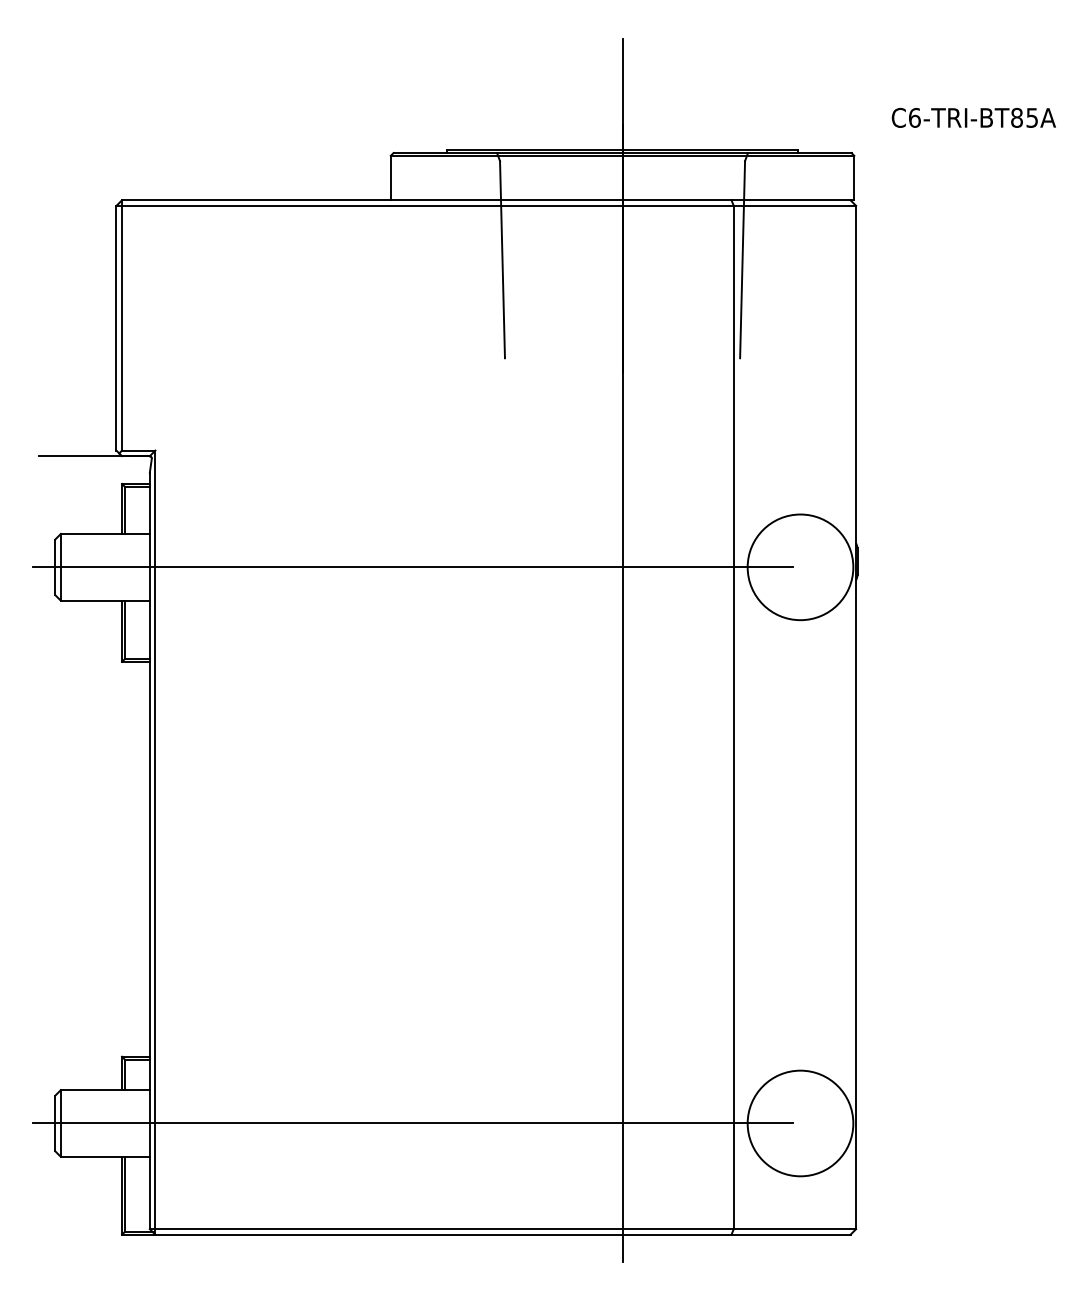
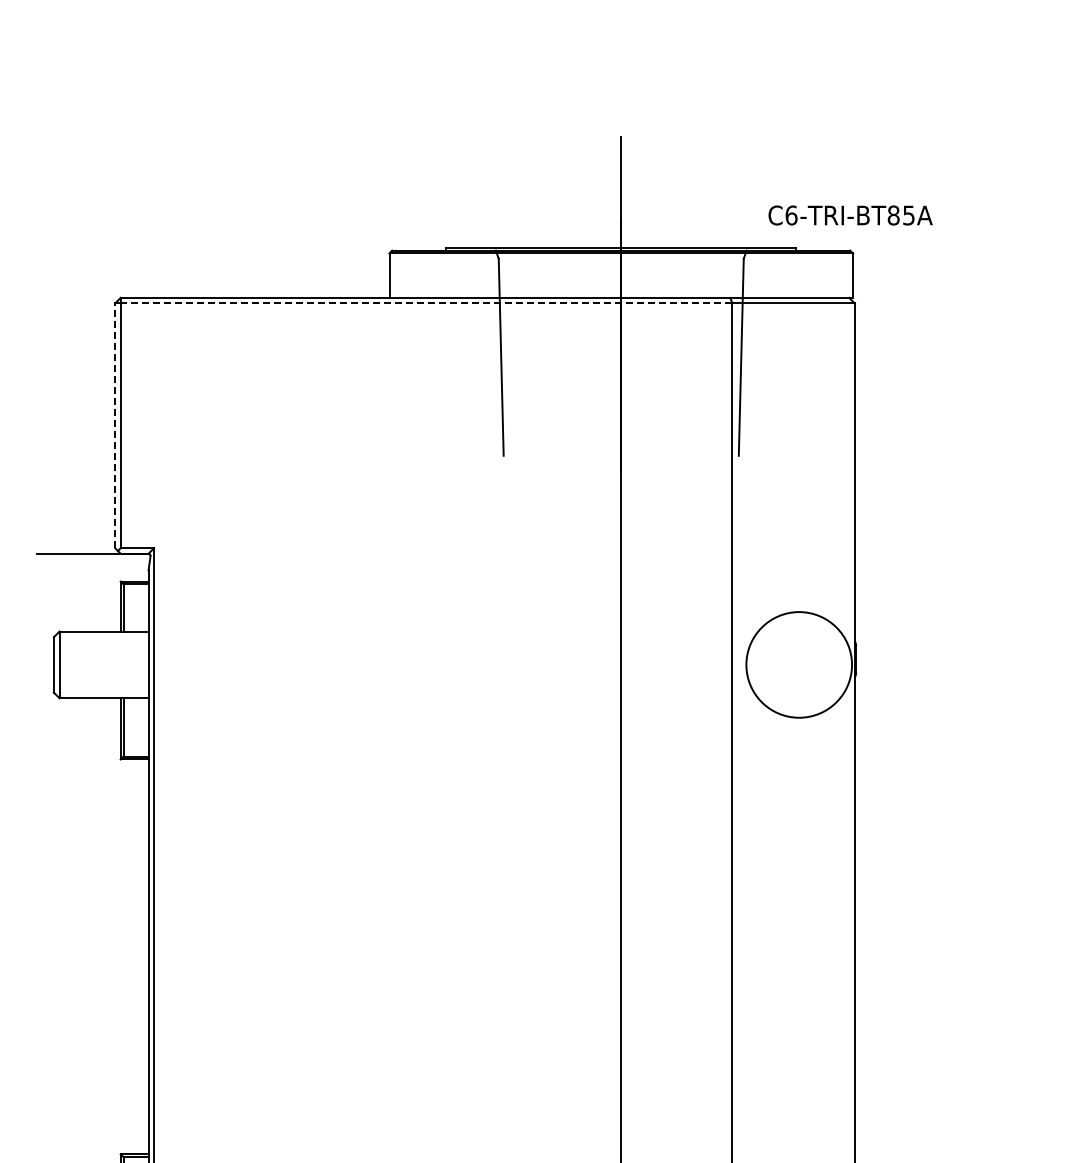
text: (973, 117) -> (850, 215), moved
line: (427, 205) -> (426, 303), solid -> dashed
line: (116, 327) -> (115, 425), solid -> dashed
line: (412, 567) -> (411, 665), removed

